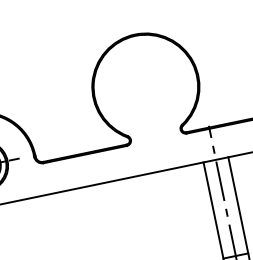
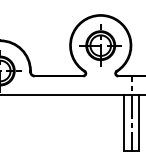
part: (145, 86) -> (100, 45), added

